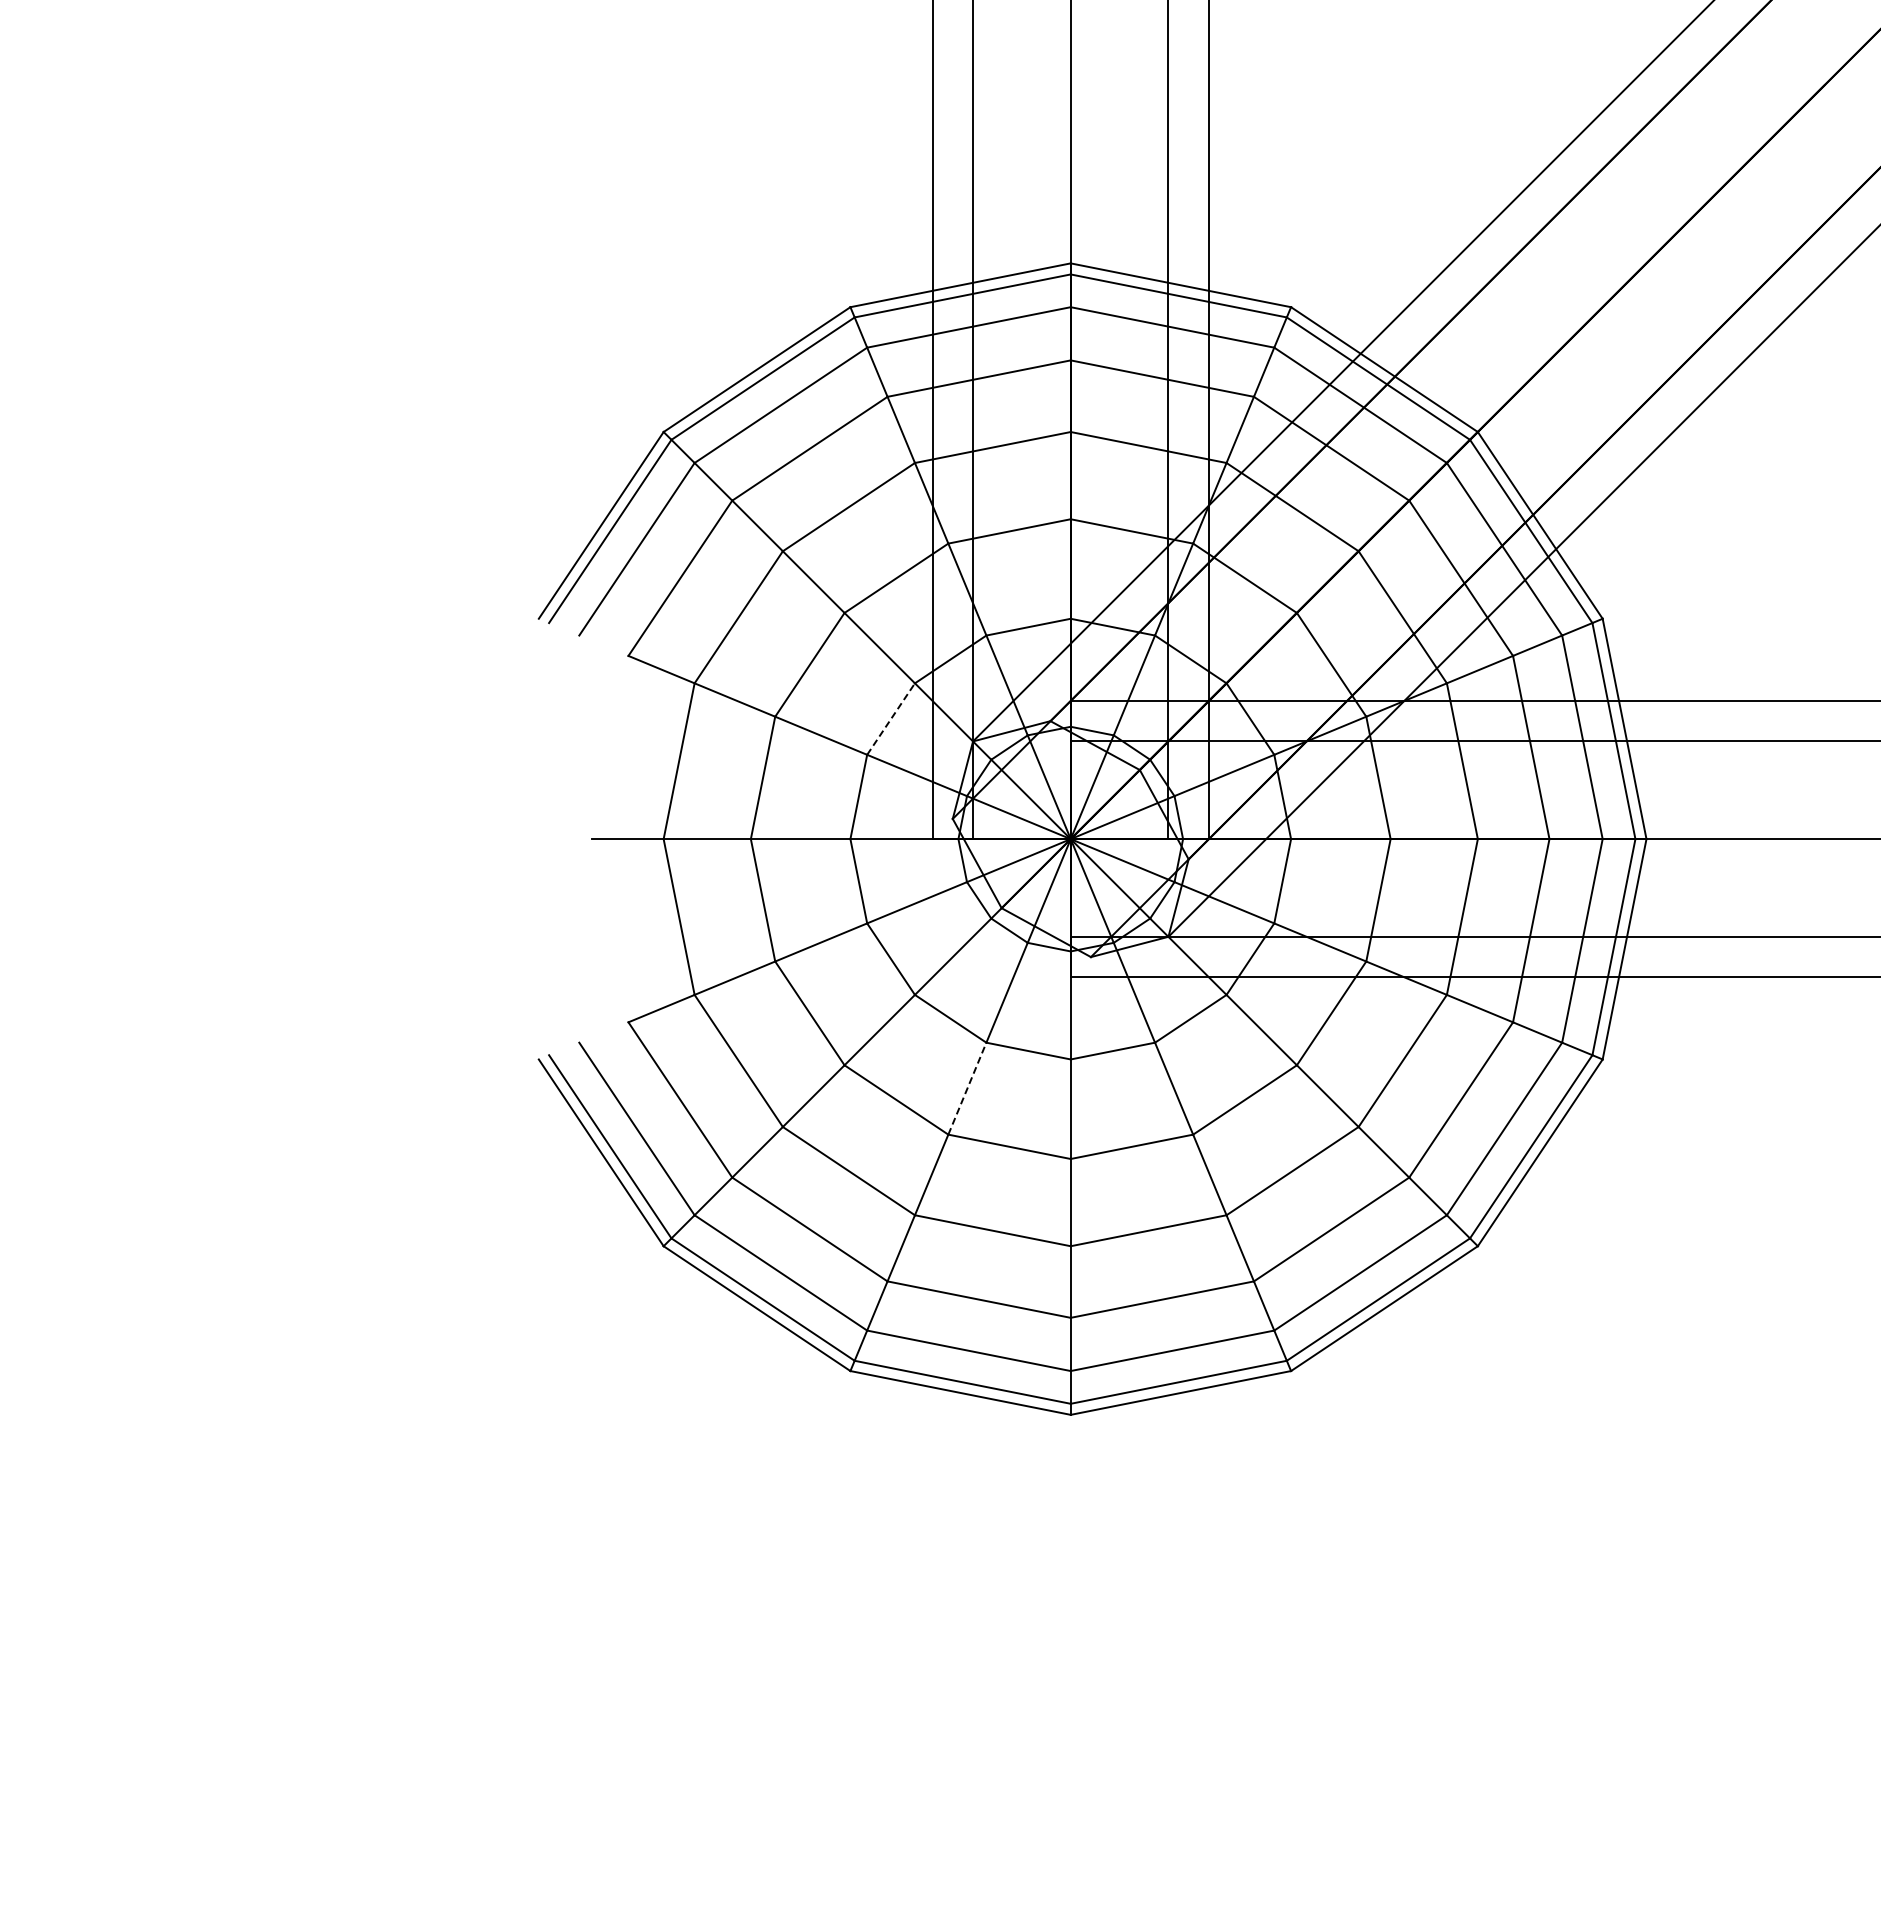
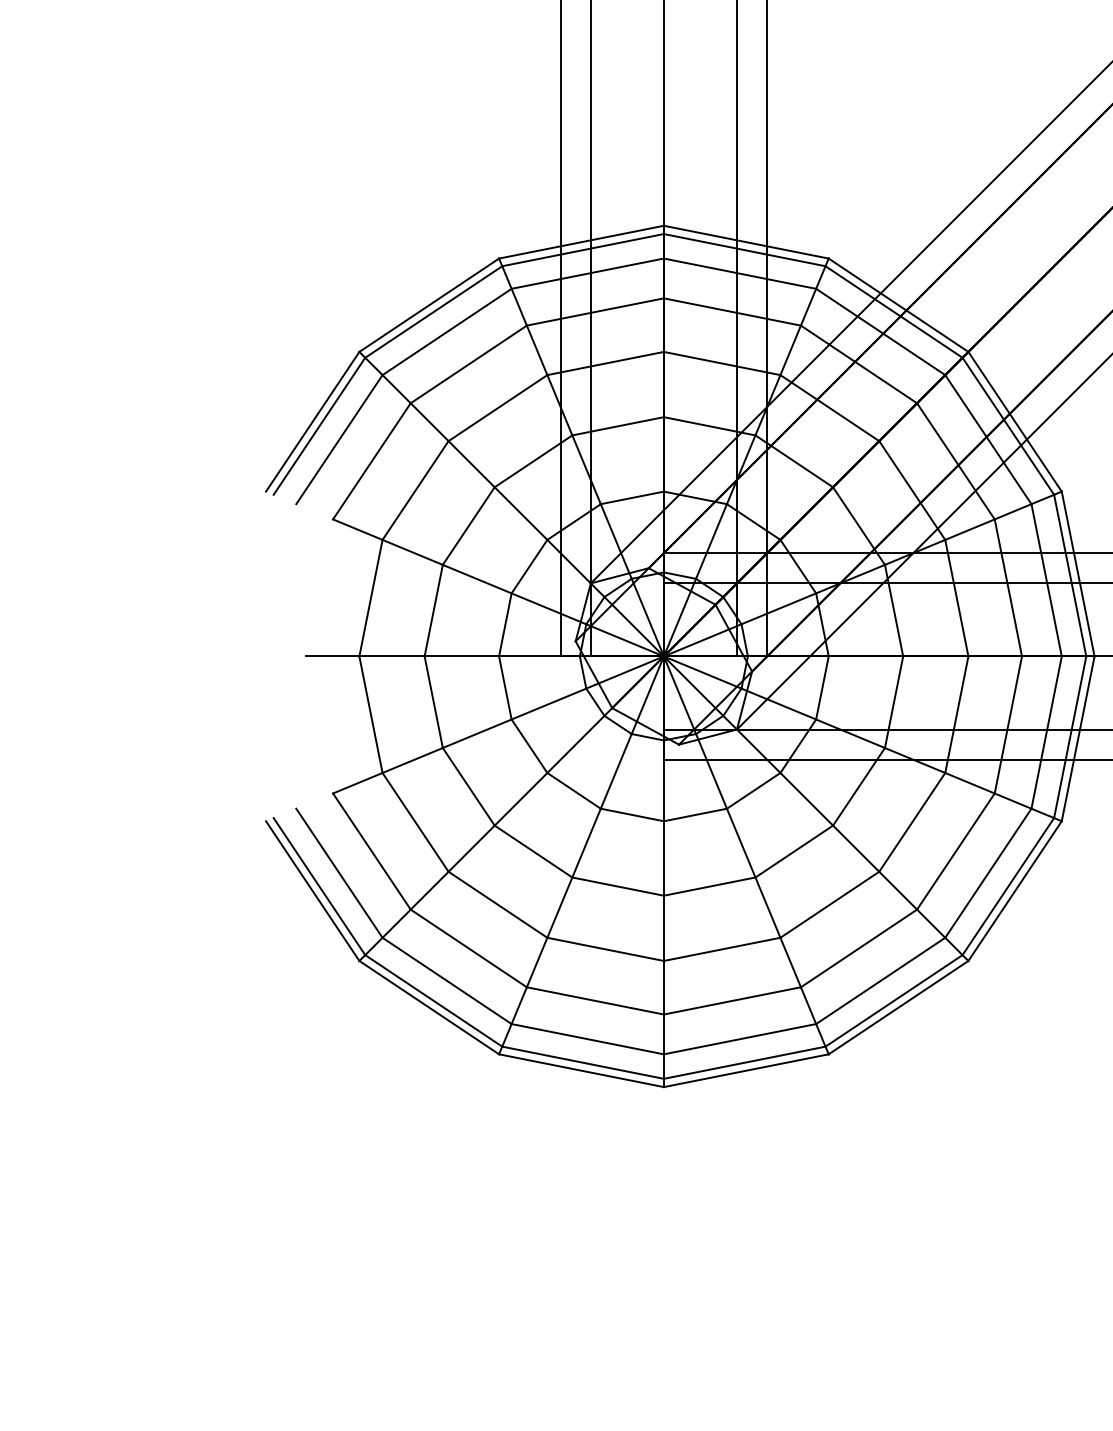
line: (891, 718) -> (529, 566), dashed -> solid
line: (967, 1088) -> (586, 842), dashed -> solid

